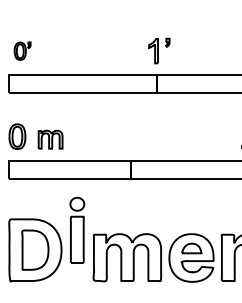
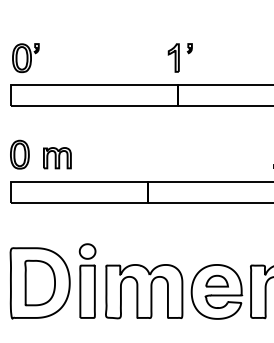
part: (22, 50) -> (25, 57), size x1.43
part: (77, 229) -> (87, 280), moved

